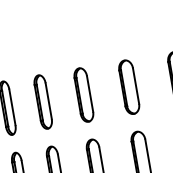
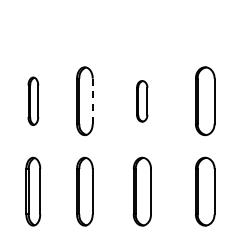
part: (128, 87) -> (141, 101), size x0.6
line: (89, 94) -> (92, 101), solid -> dashed
part: (43, 102) -> (33, 101), size x0.7

